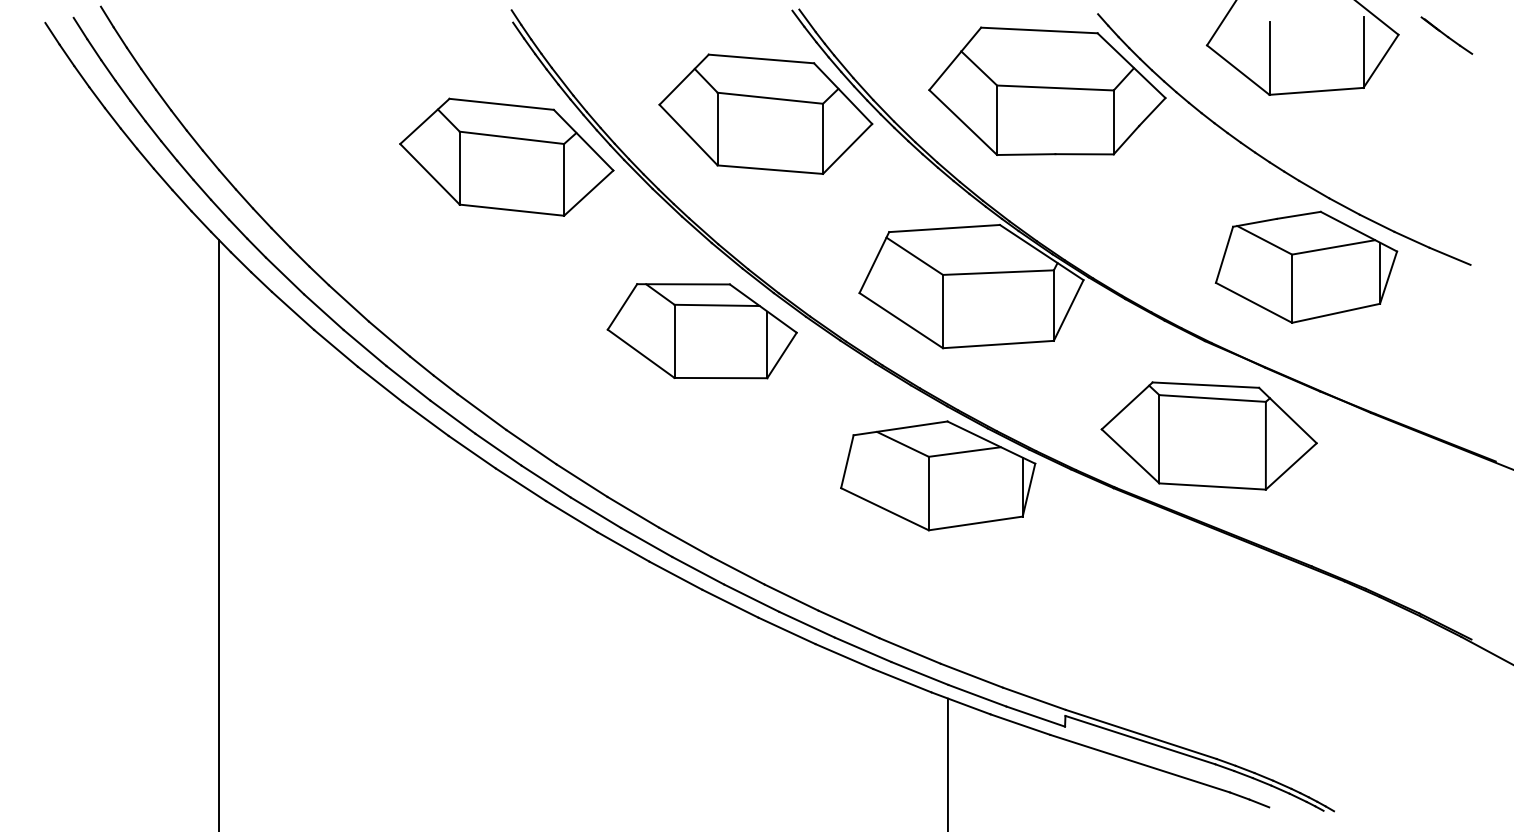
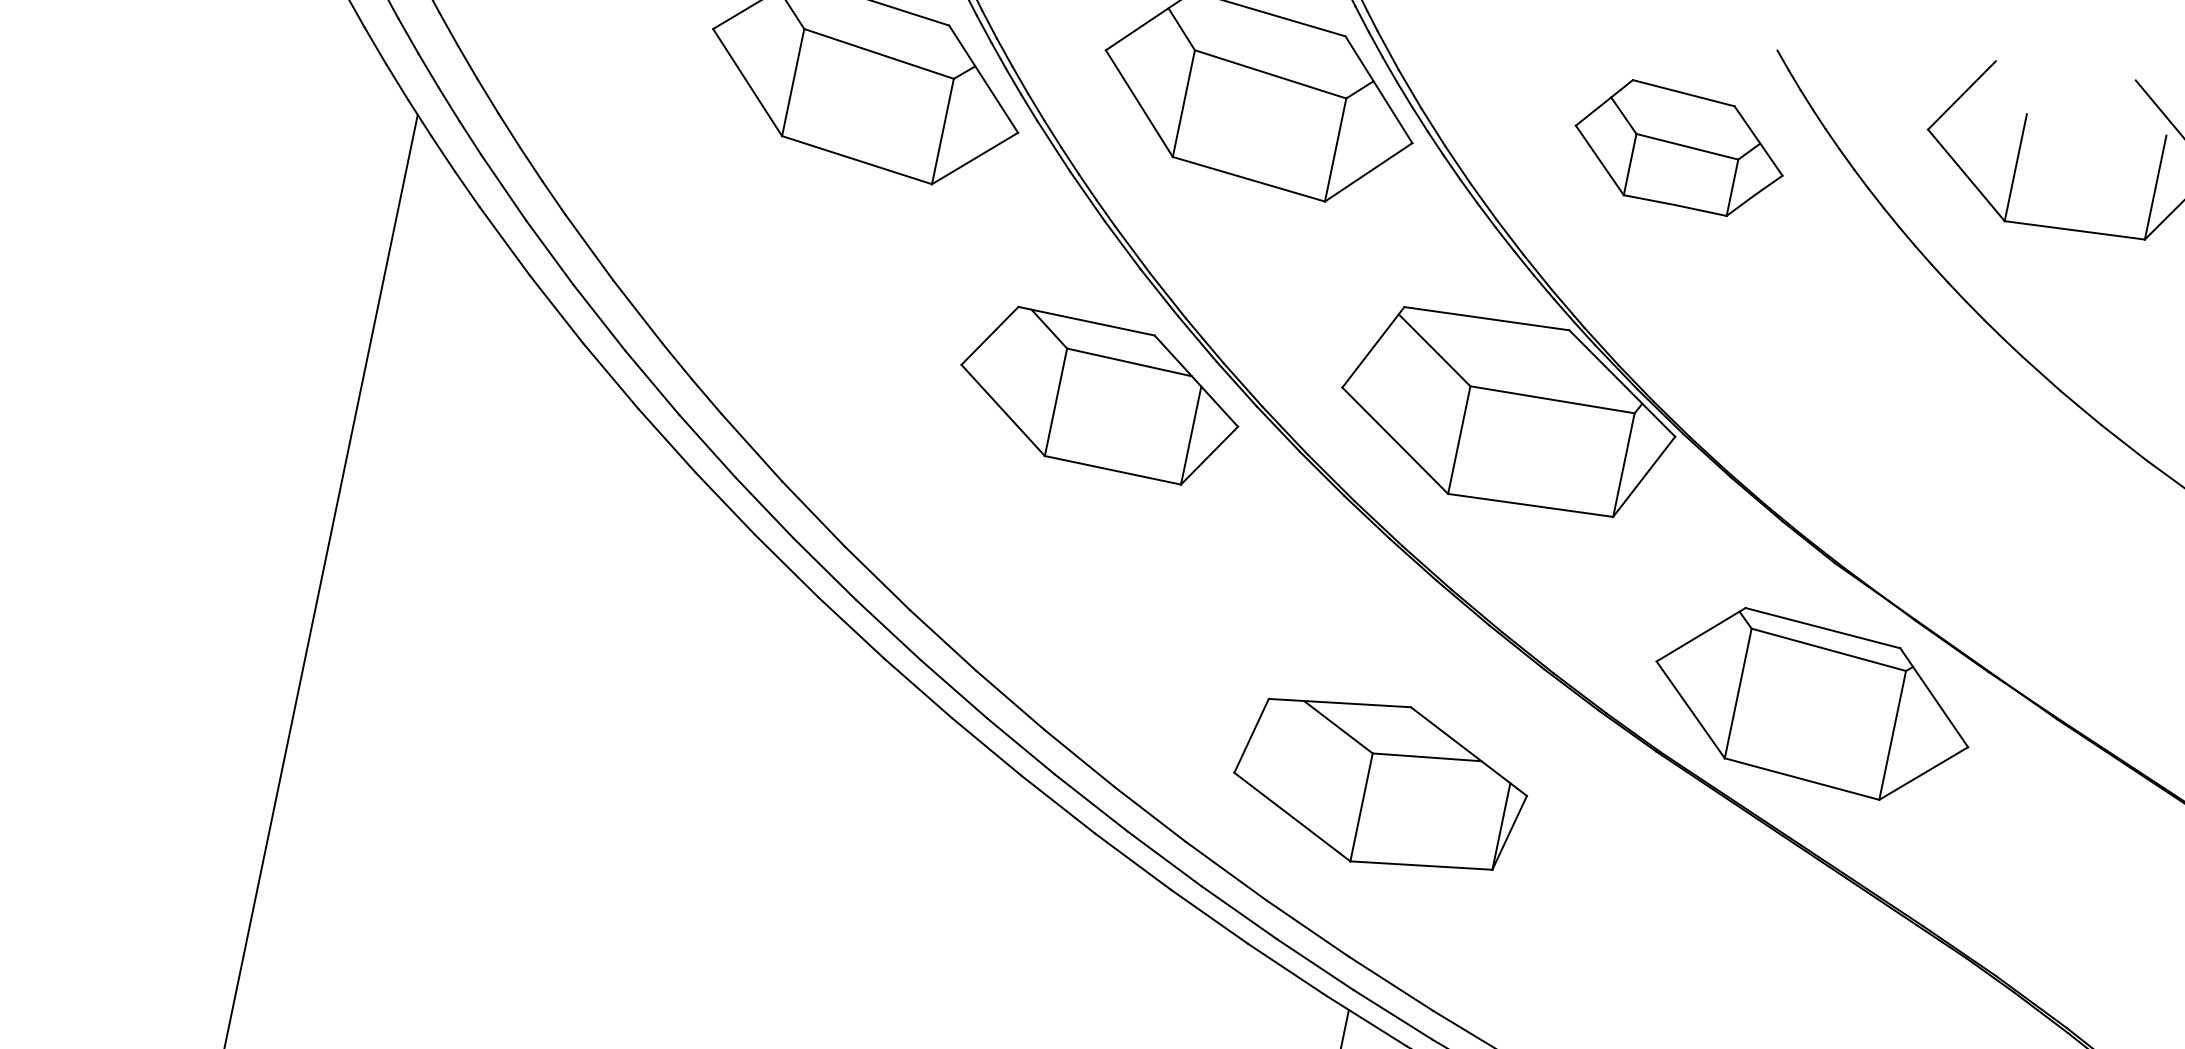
part: (1047, 90) -> (1680, 147), size x0.6
part: (1306, 266) -> (2006, 484), removed
part: (938, 475) -> (1381, 783), moved

